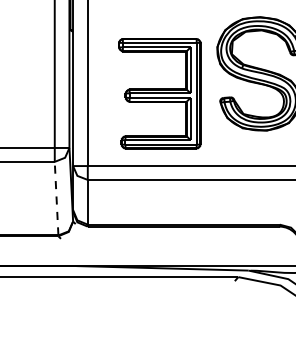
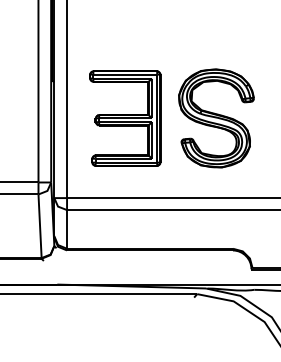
part: (160, 93) -> (125, 118), moved
line: (57, 198) -> (40, 226), dashed -> solid

